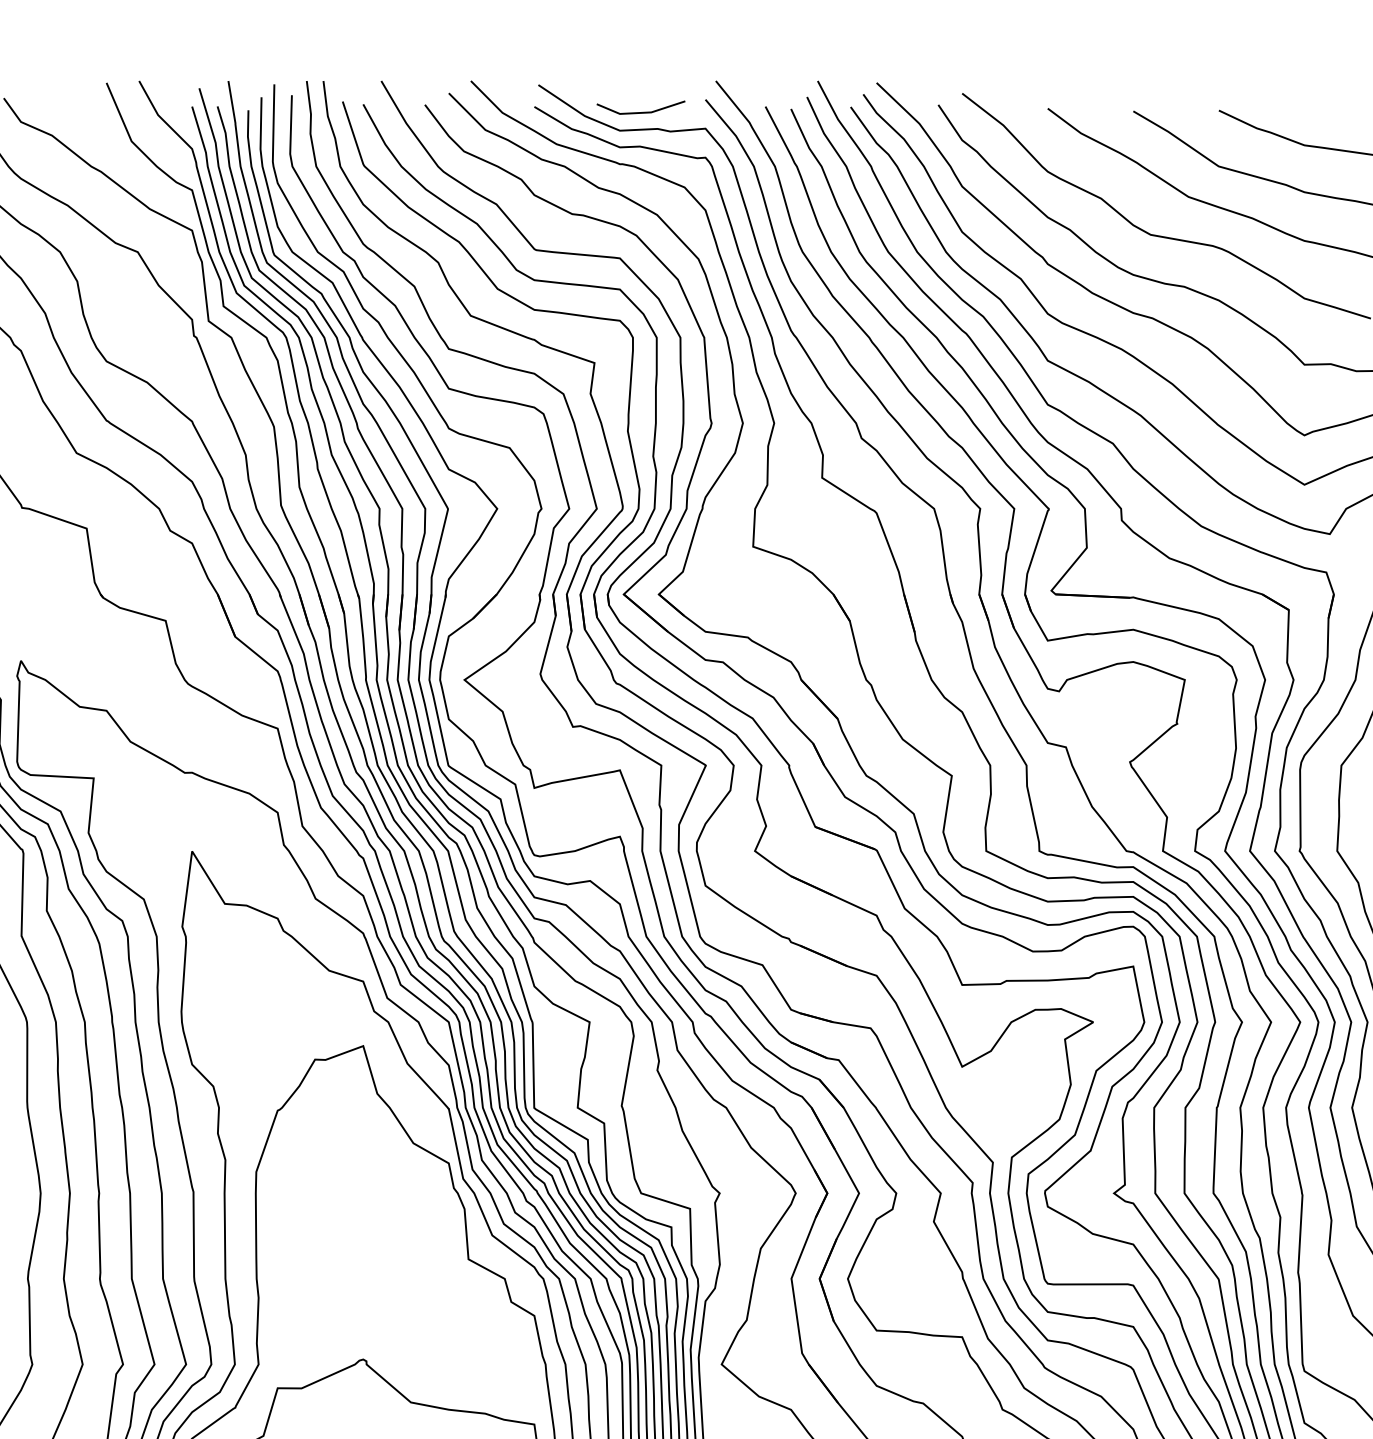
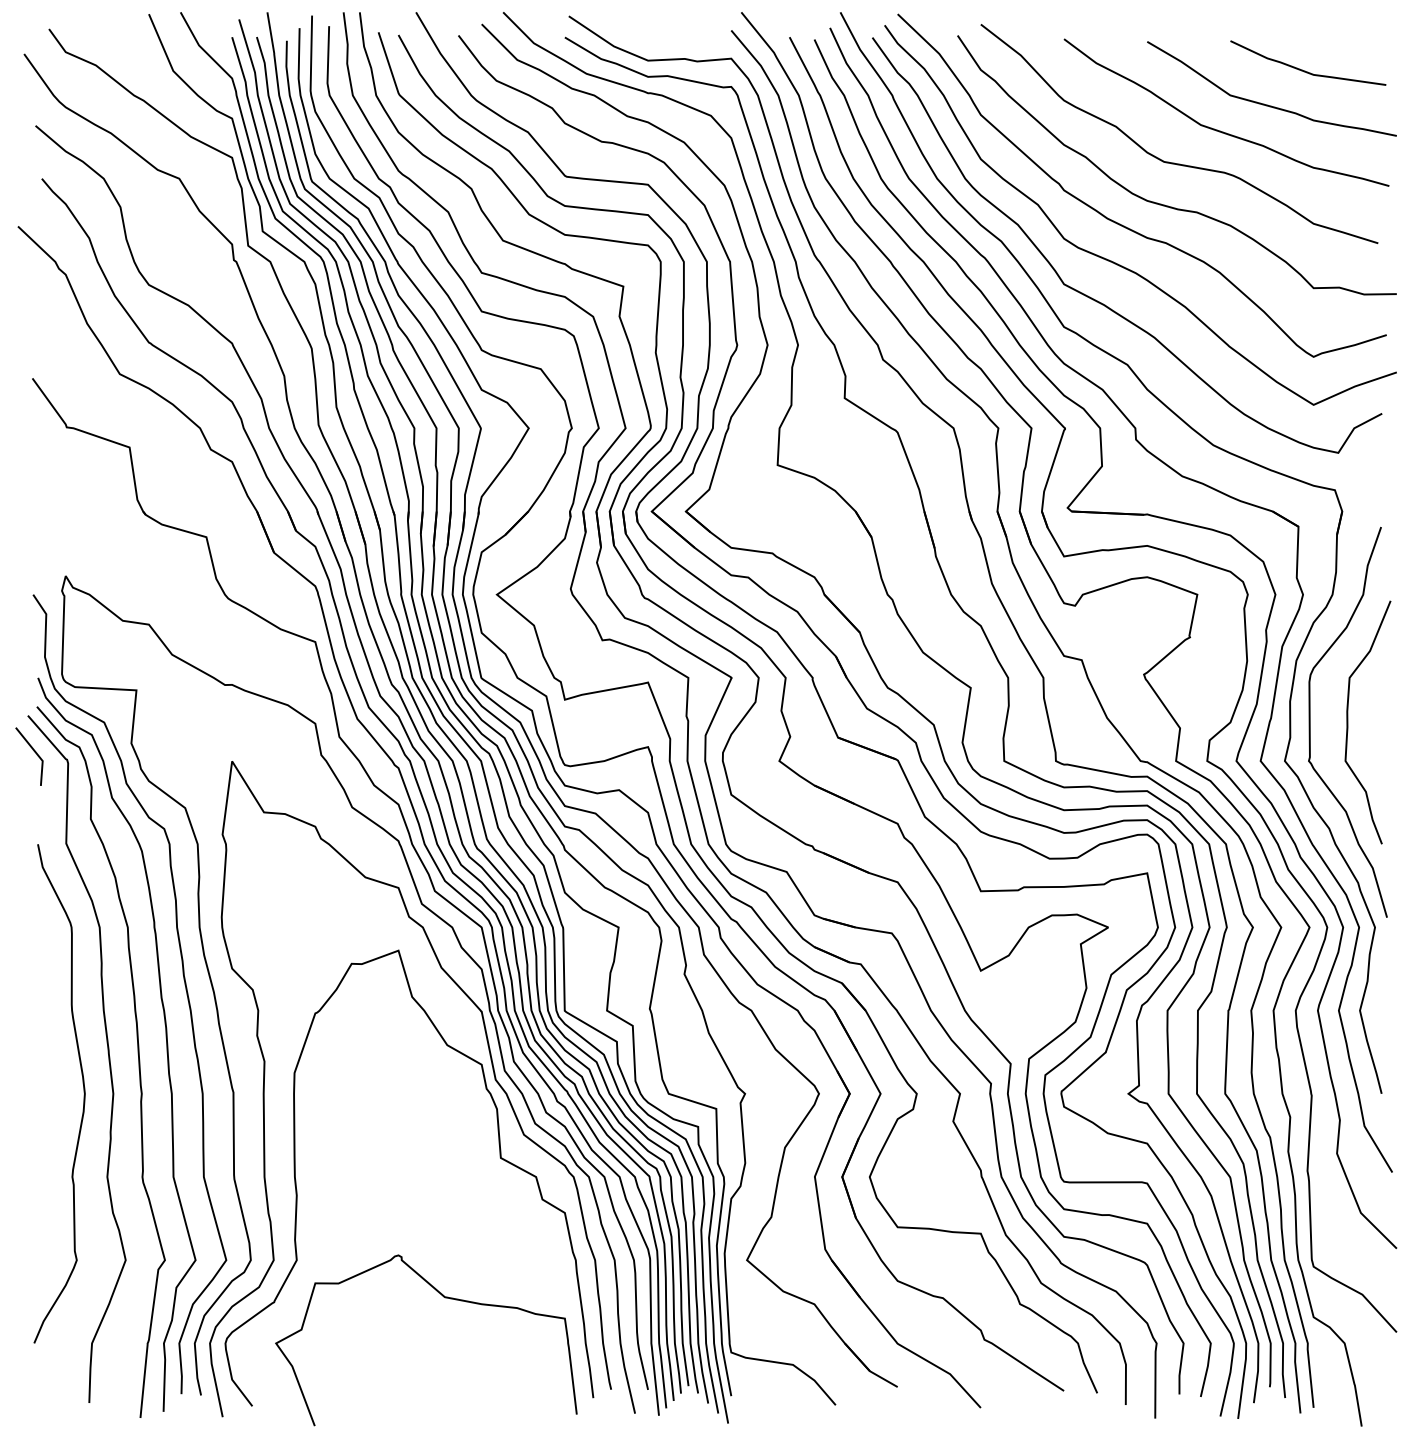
line: (640, 112) -> (668, 42), removed

